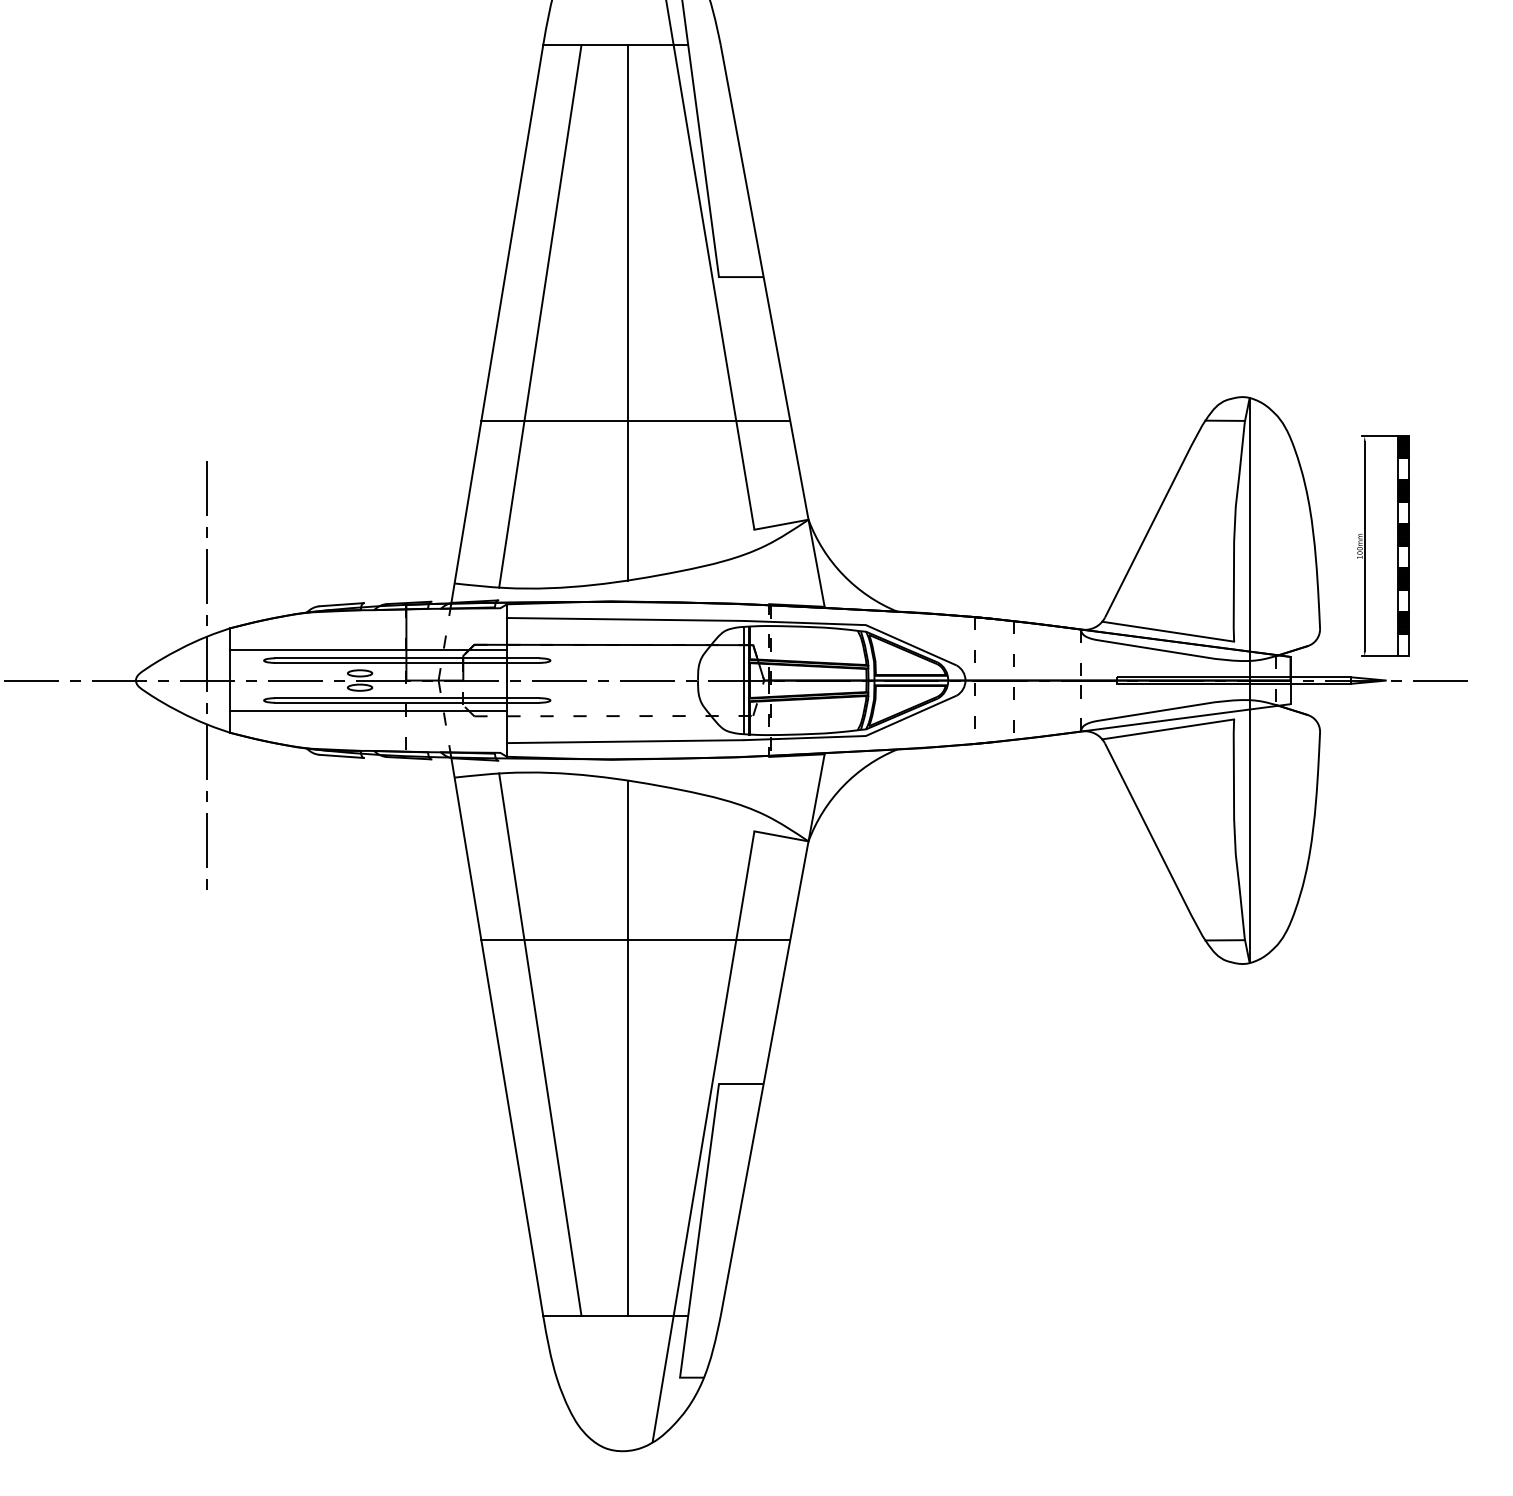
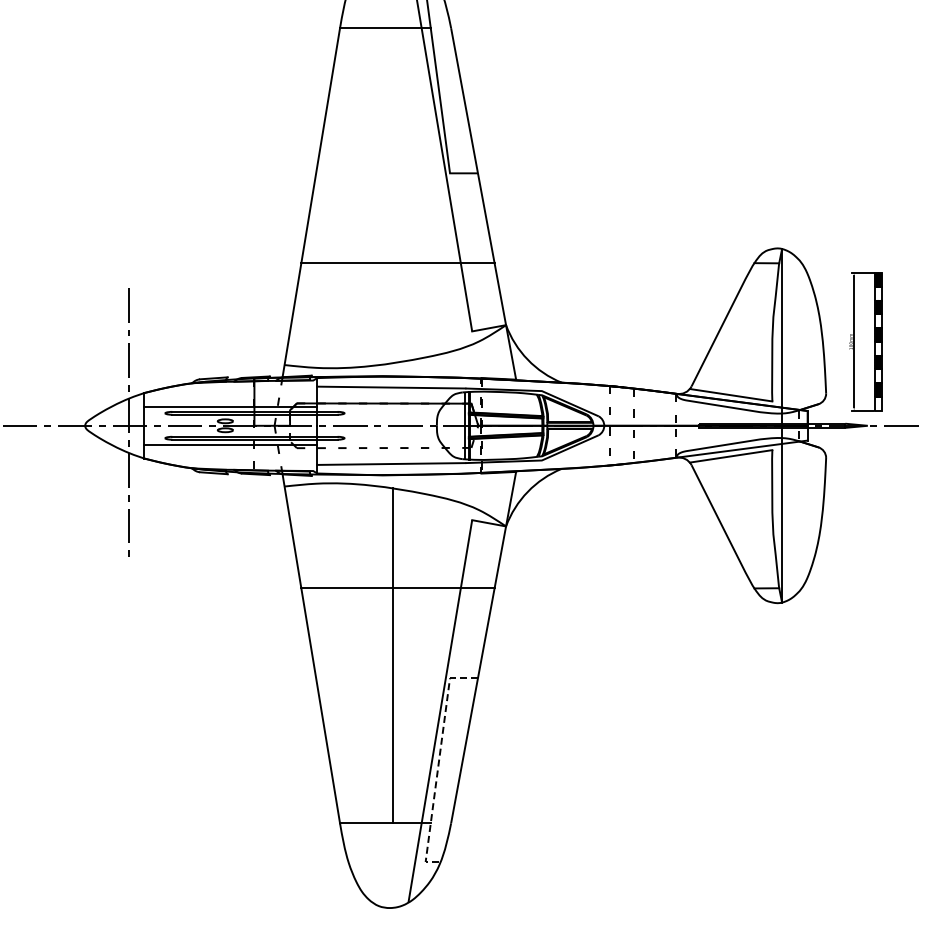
line: (628, 312) -> (393, 195), removed
line: (539, 315) -> (337, 197), removed
line: (539, 1044) -> (337, 653), removed
line: (700, 1221) -> (438, 764), solid -> dashed

